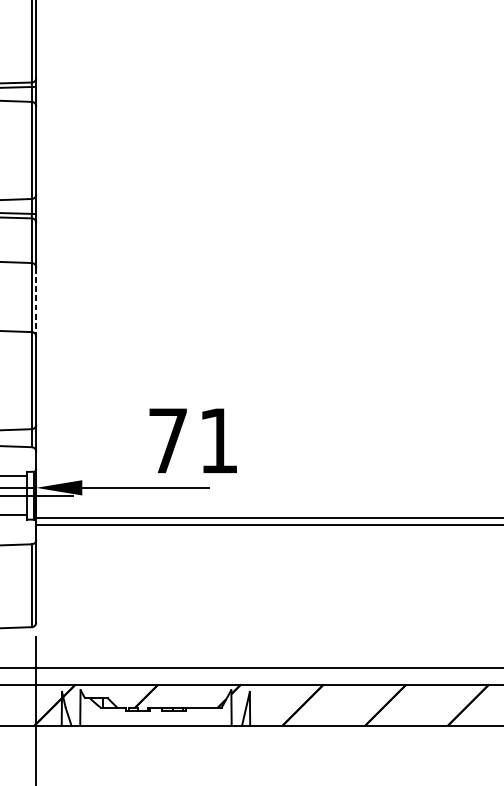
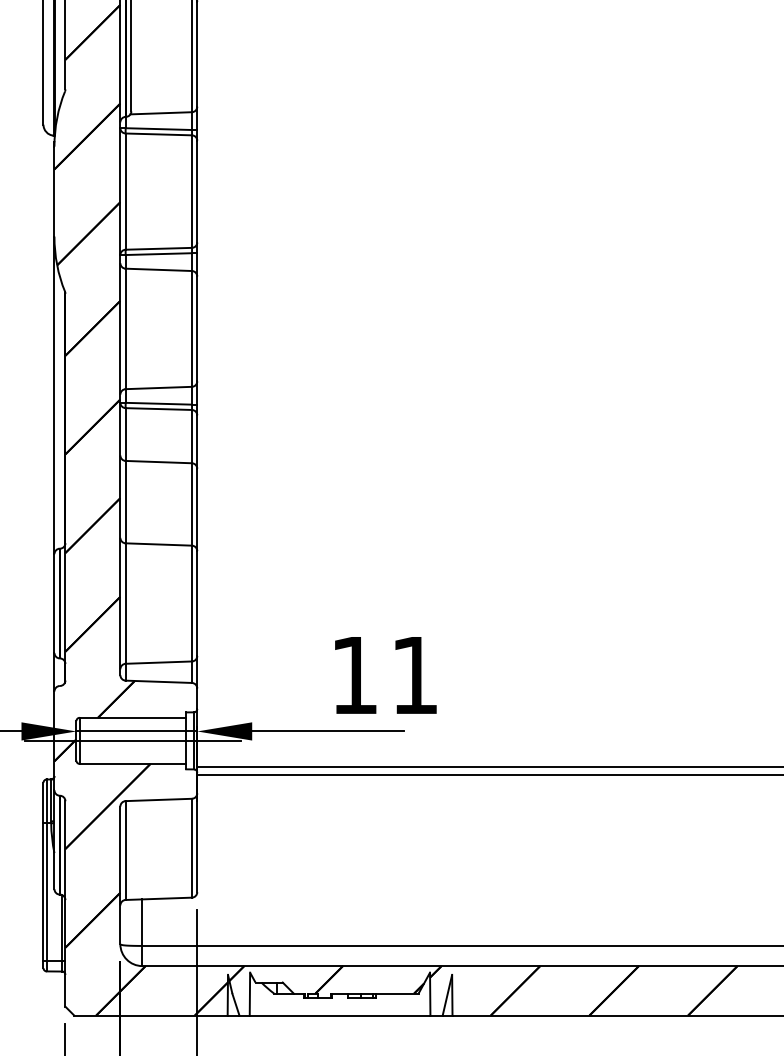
line: (36, 302) -> (197, 510), dashed -> solid
text: (168, 440) -> (354, 675), 71 -> 11

